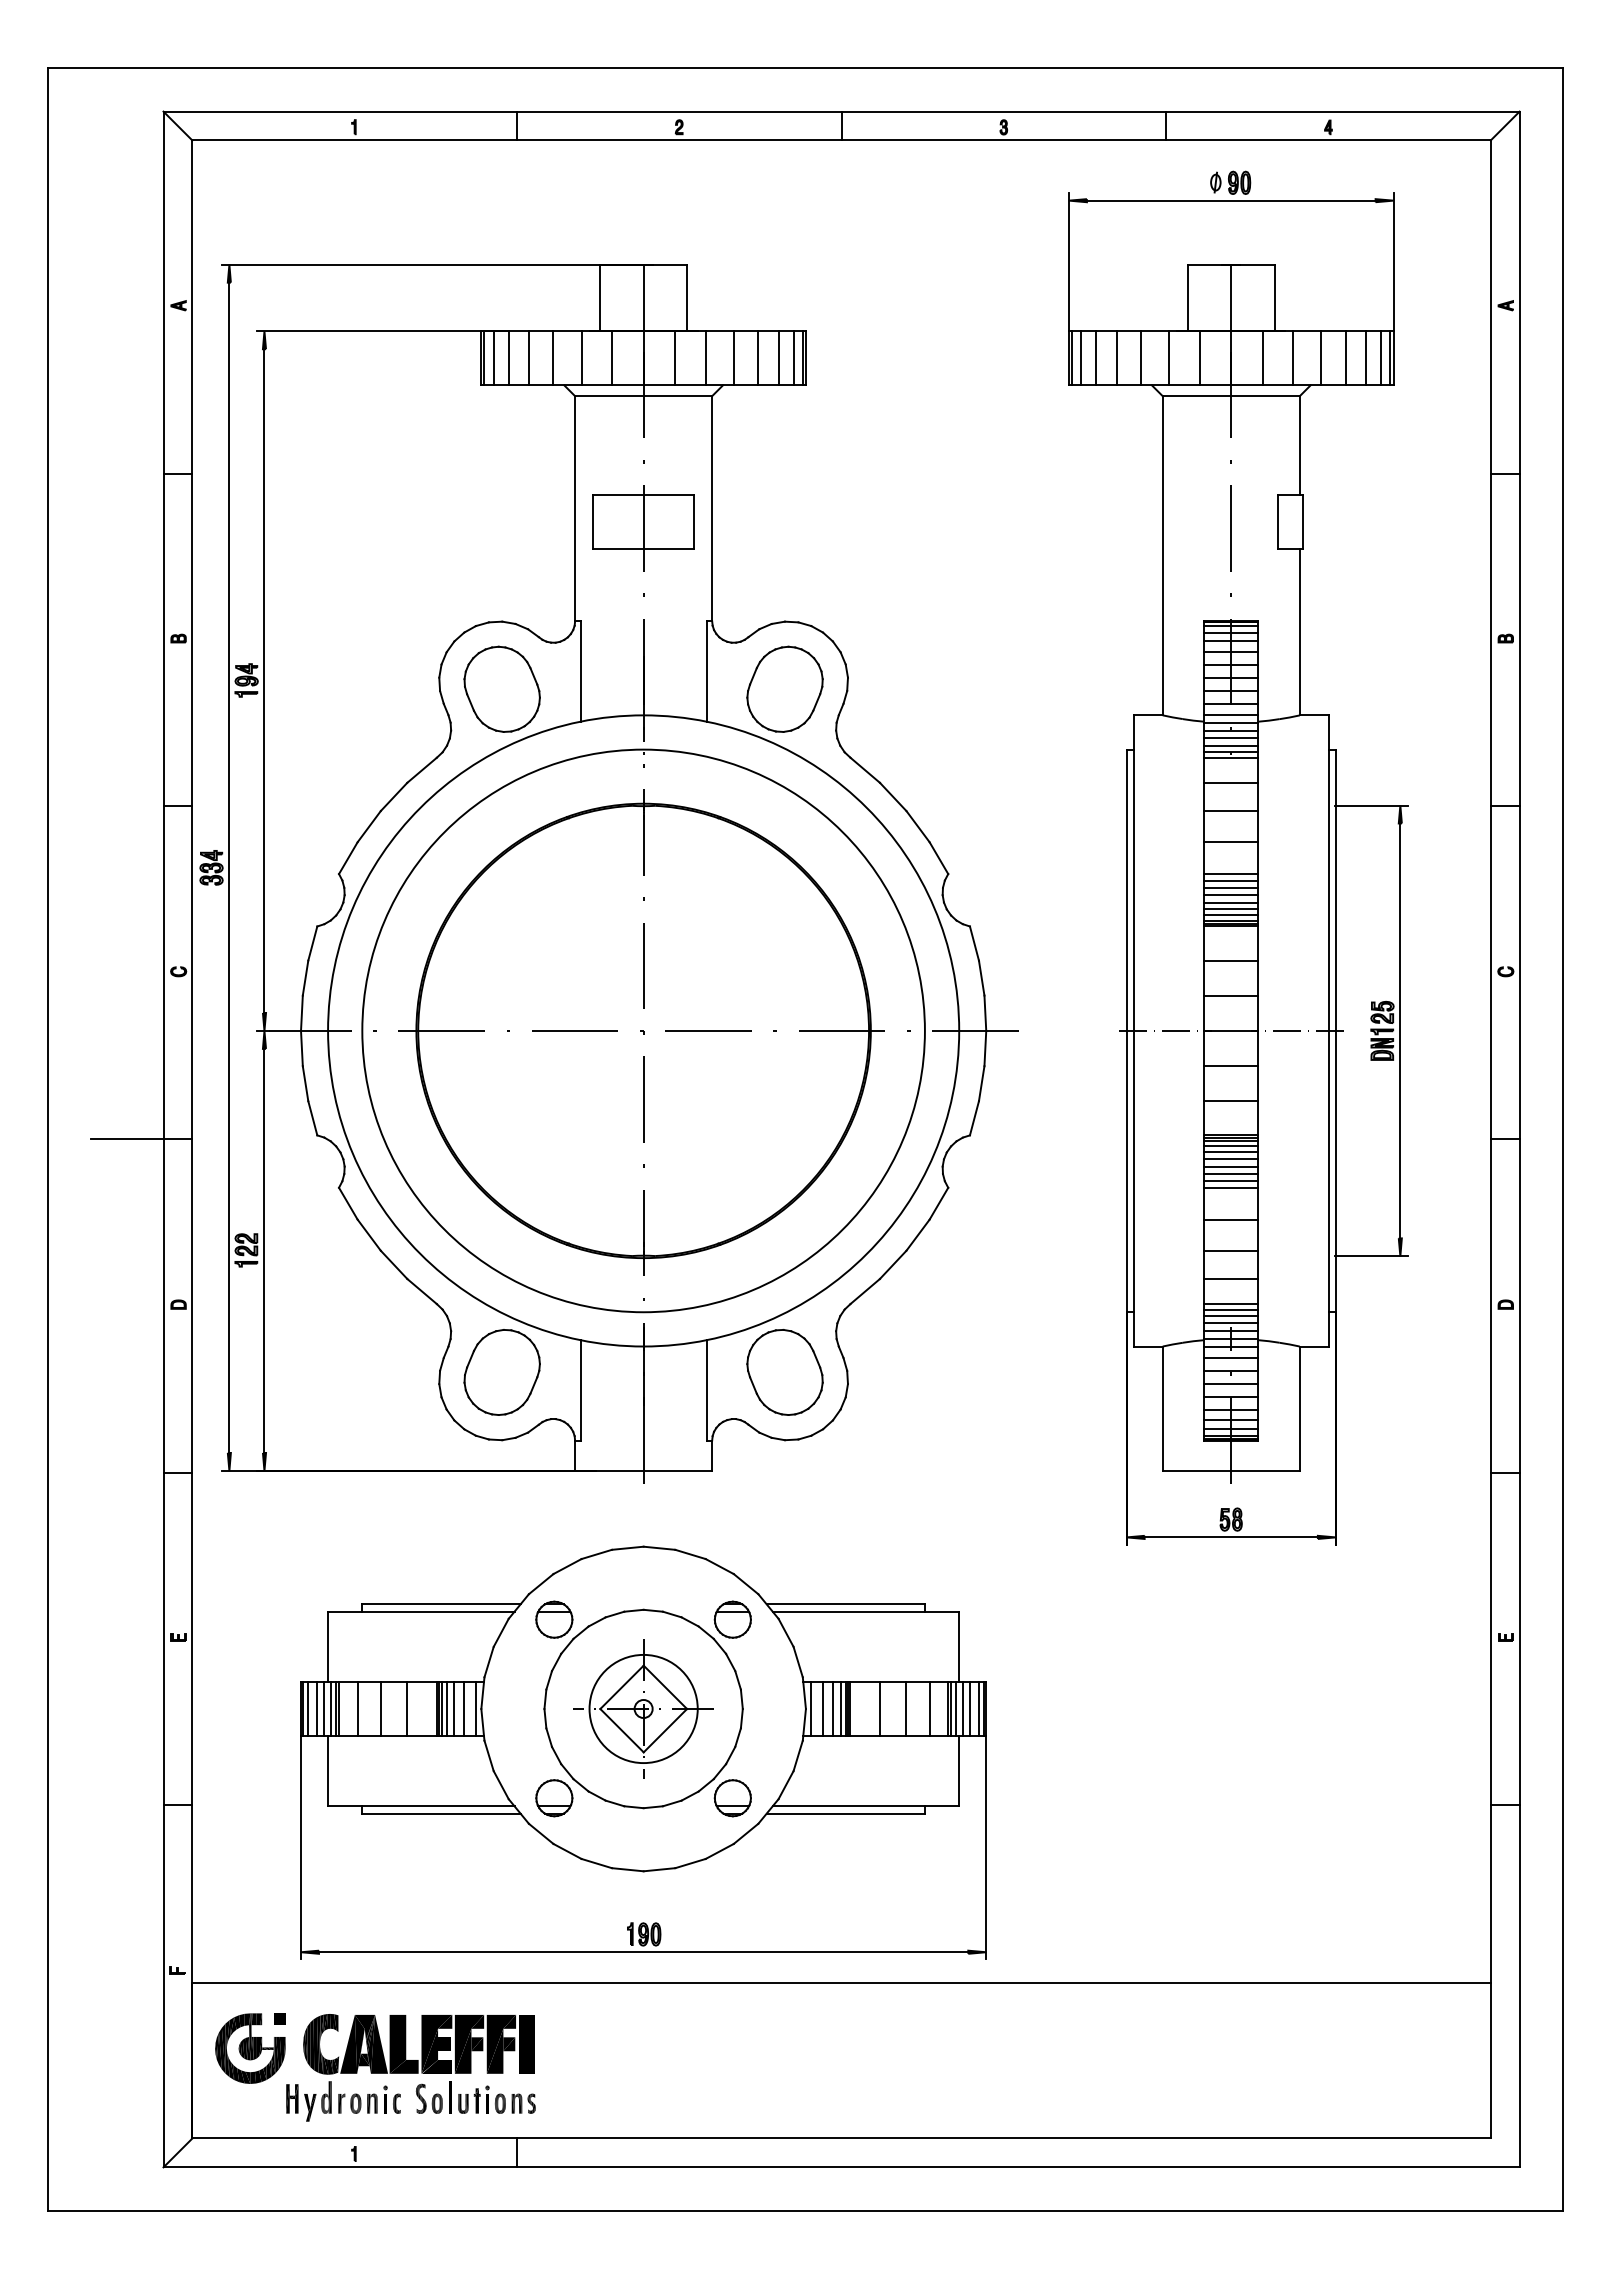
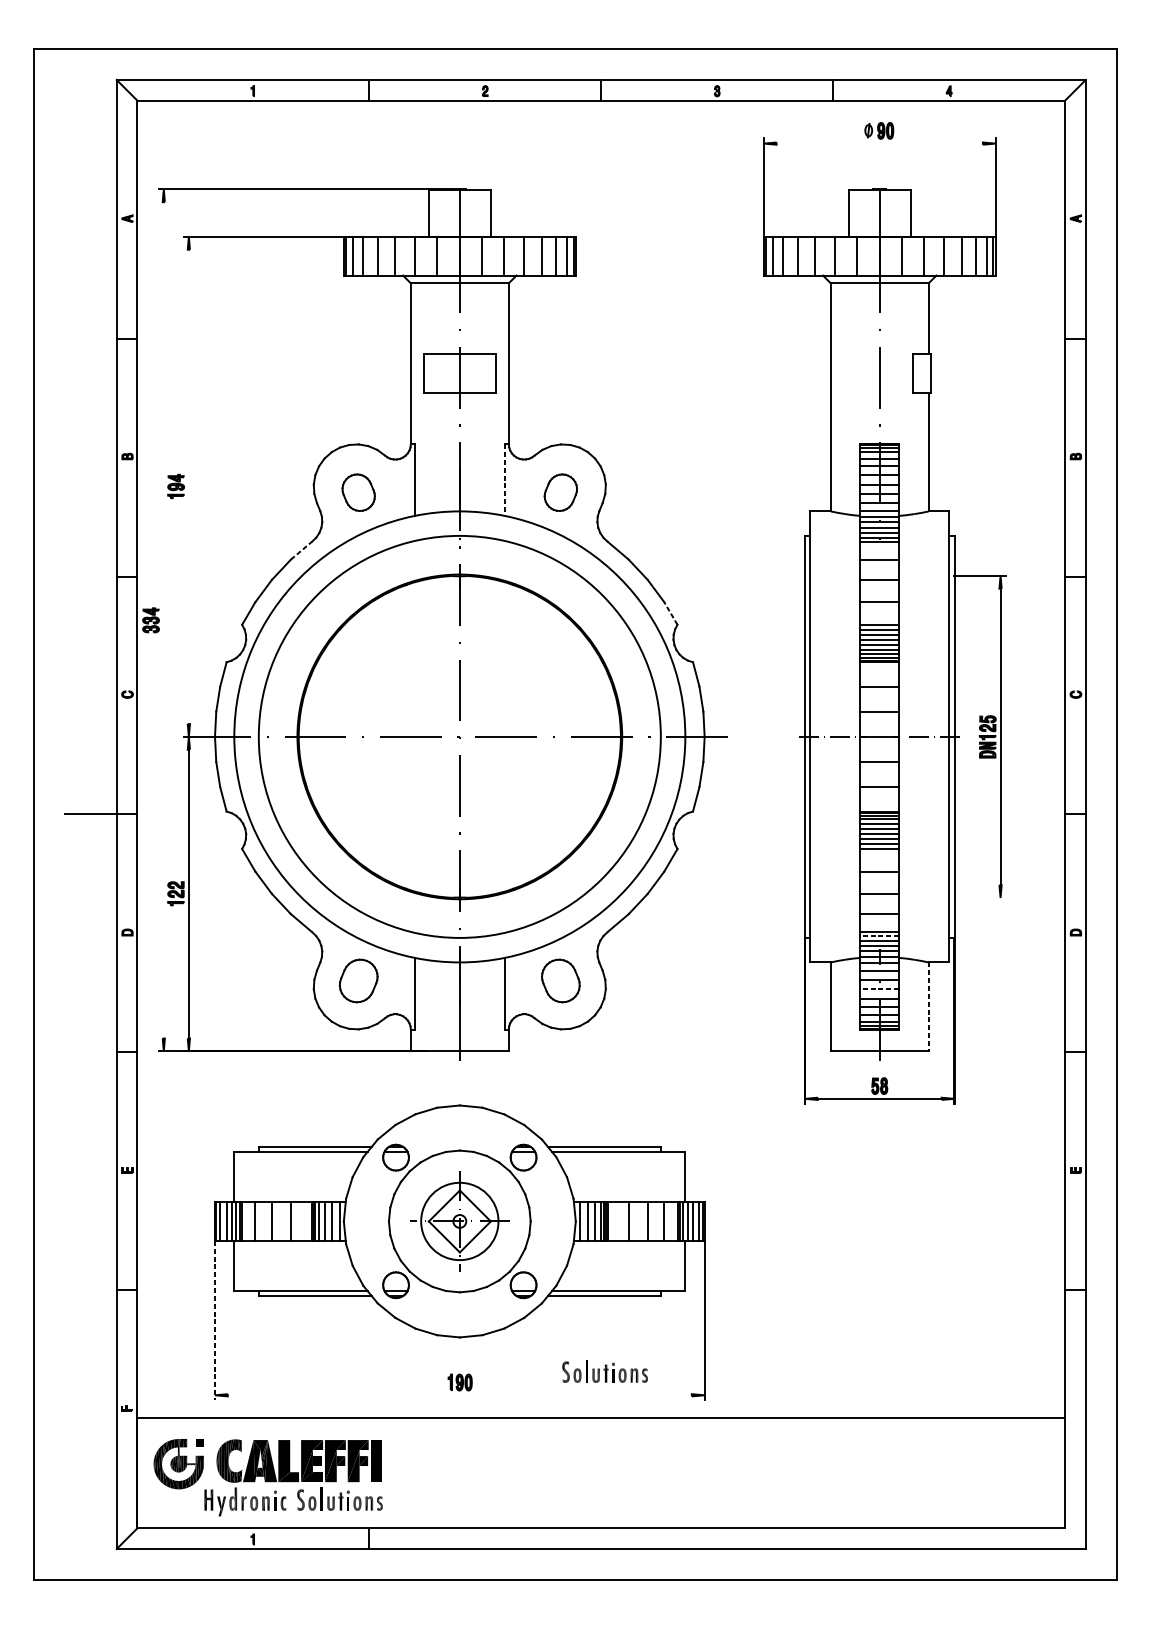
line: (1230, 200) -> (879, 143), removed
line: (706, 671) -> (504, 480), solid -> dashed
line: (264, 680) -> (188, 486), removed
part: (501, 688) -> (358, 492), size x0.6
part: (784, 688) -> (560, 492), size x0.6
line: (422, 769) -> (301, 550), solid -> dashed
line: (938, 857) -> (670, 612), solid -> dashed
line: (229, 867) -> (163, 620), removed
line: (1371, 1256) -> (979, 898), removed
line: (1230, 1309) -> (879, 935), solid -> dashed
part: (501, 1372) -> (358, 981), size x0.7
part: (784, 1372) -> (560, 981), size x0.7
line: (1230, 1384) -> (879, 989), solid -> dashed
line: (1299, 1409) -> (928, 1007), solid -> dashed
line: (301, 1847) -> (215, 1320), solid -> dashed
part: (846, 1918) -> (604, 1371), added
line: (643, 1952) -> (459, 1395), removed

